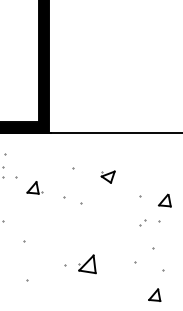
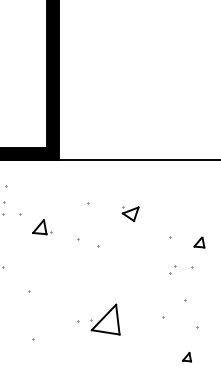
part: (165, 200) -> (199, 242), size x0.7
part: (87, 264) -> (105, 319), size x1.4
part: (154, 295) -> (186, 357), size x0.6

